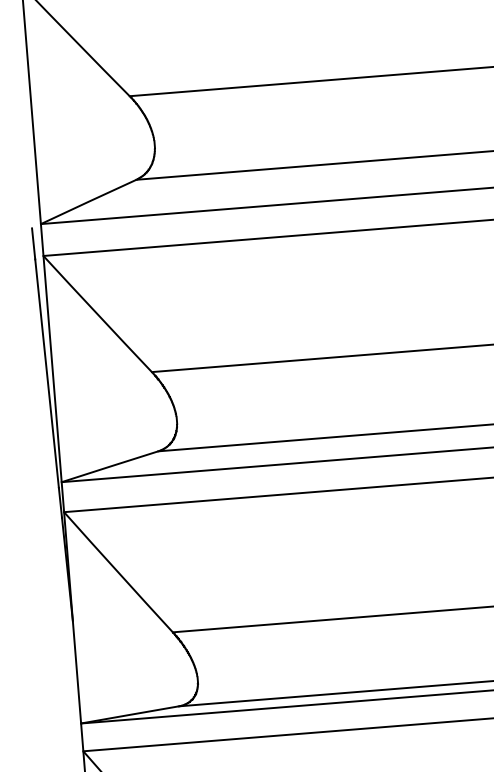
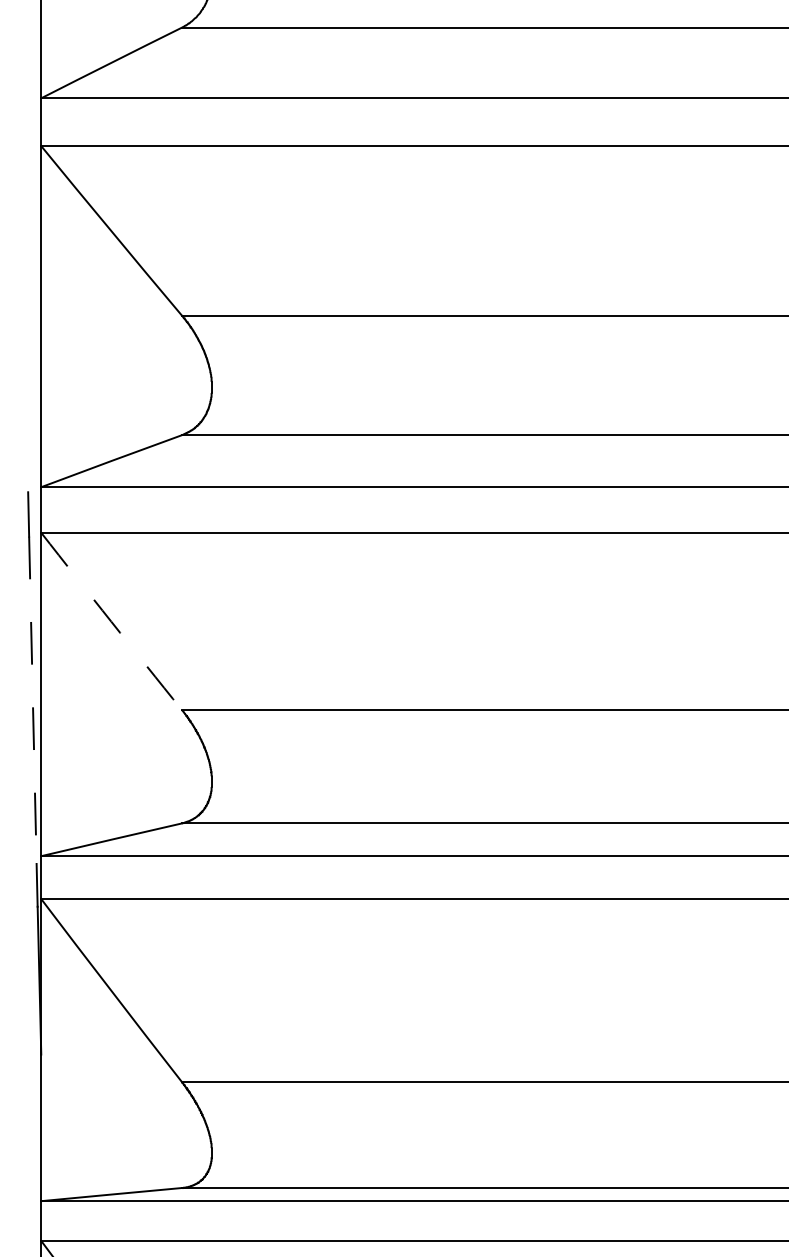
arc: (97, 314) -> (111, 621), solid -> dashed
line: (46, 373) -> (32, 700), solid -> dashed

